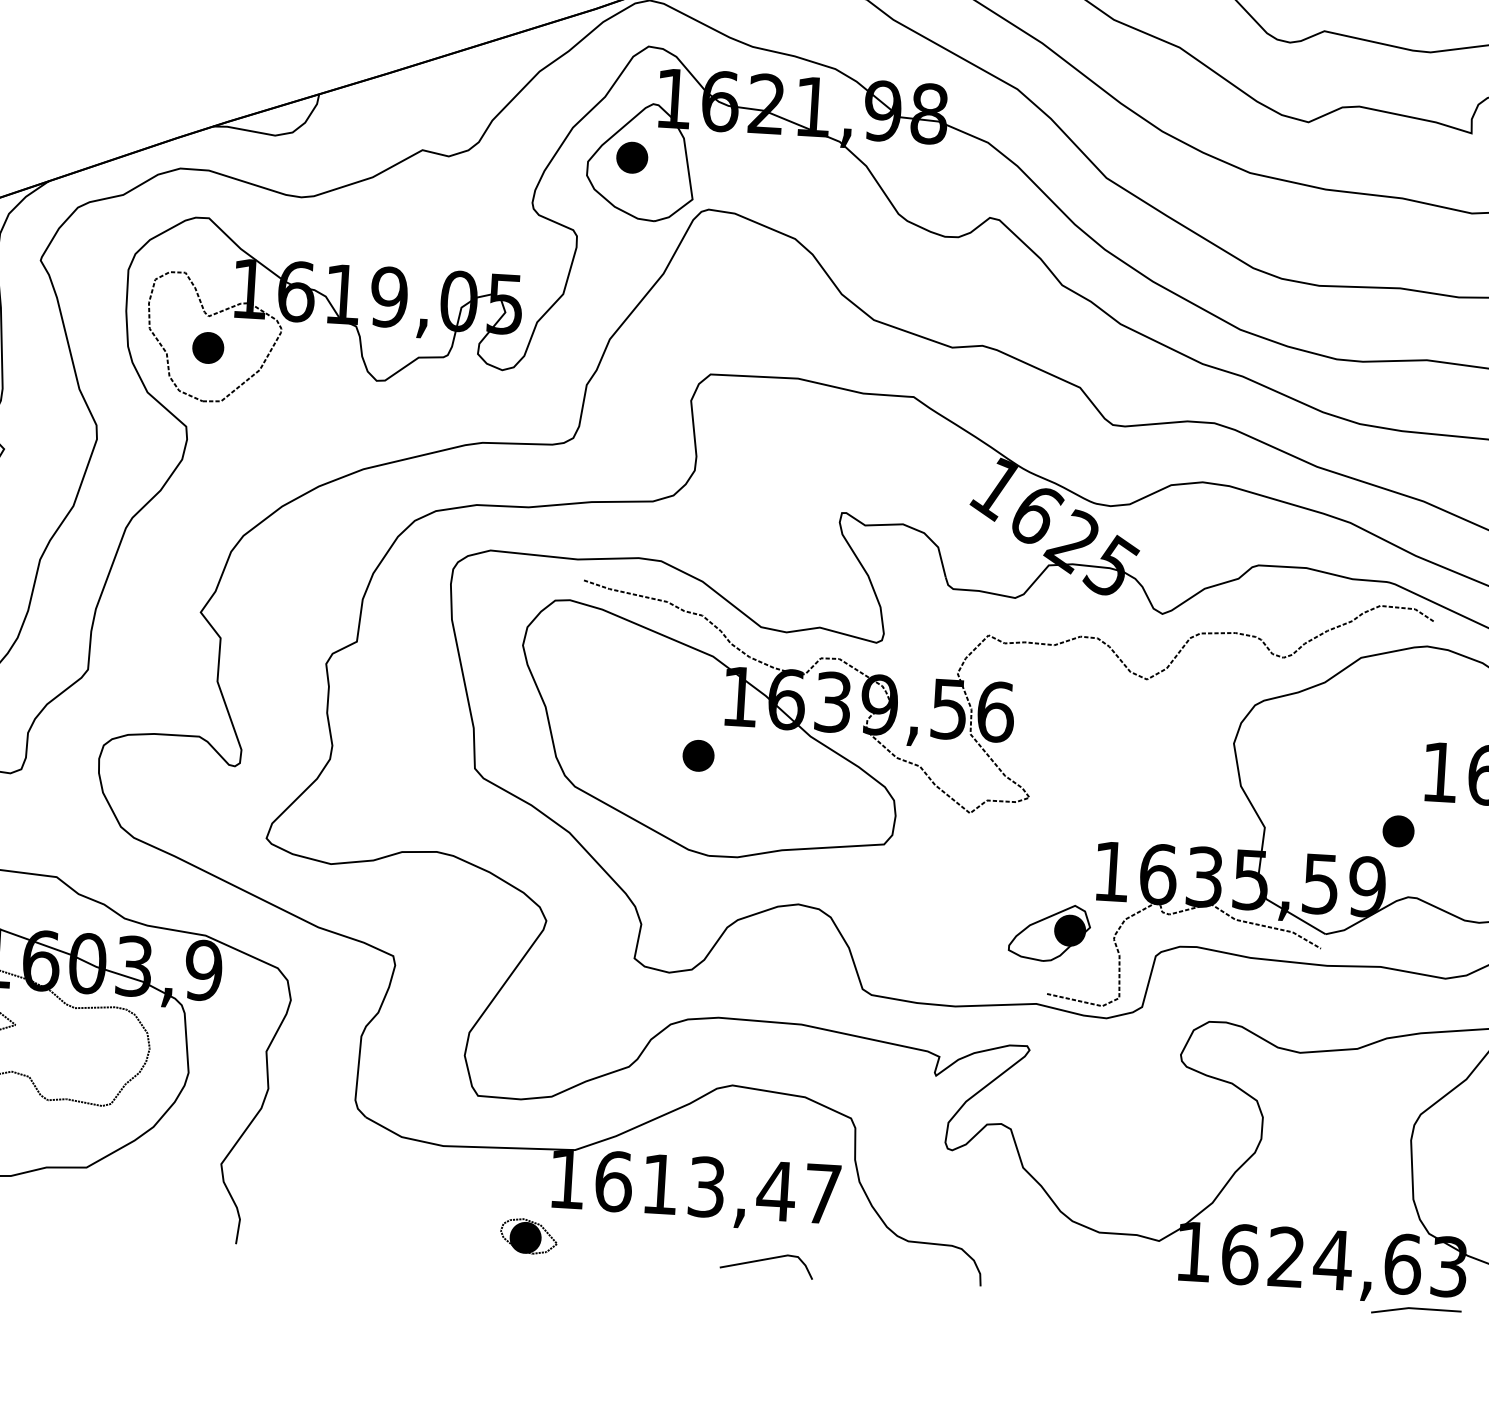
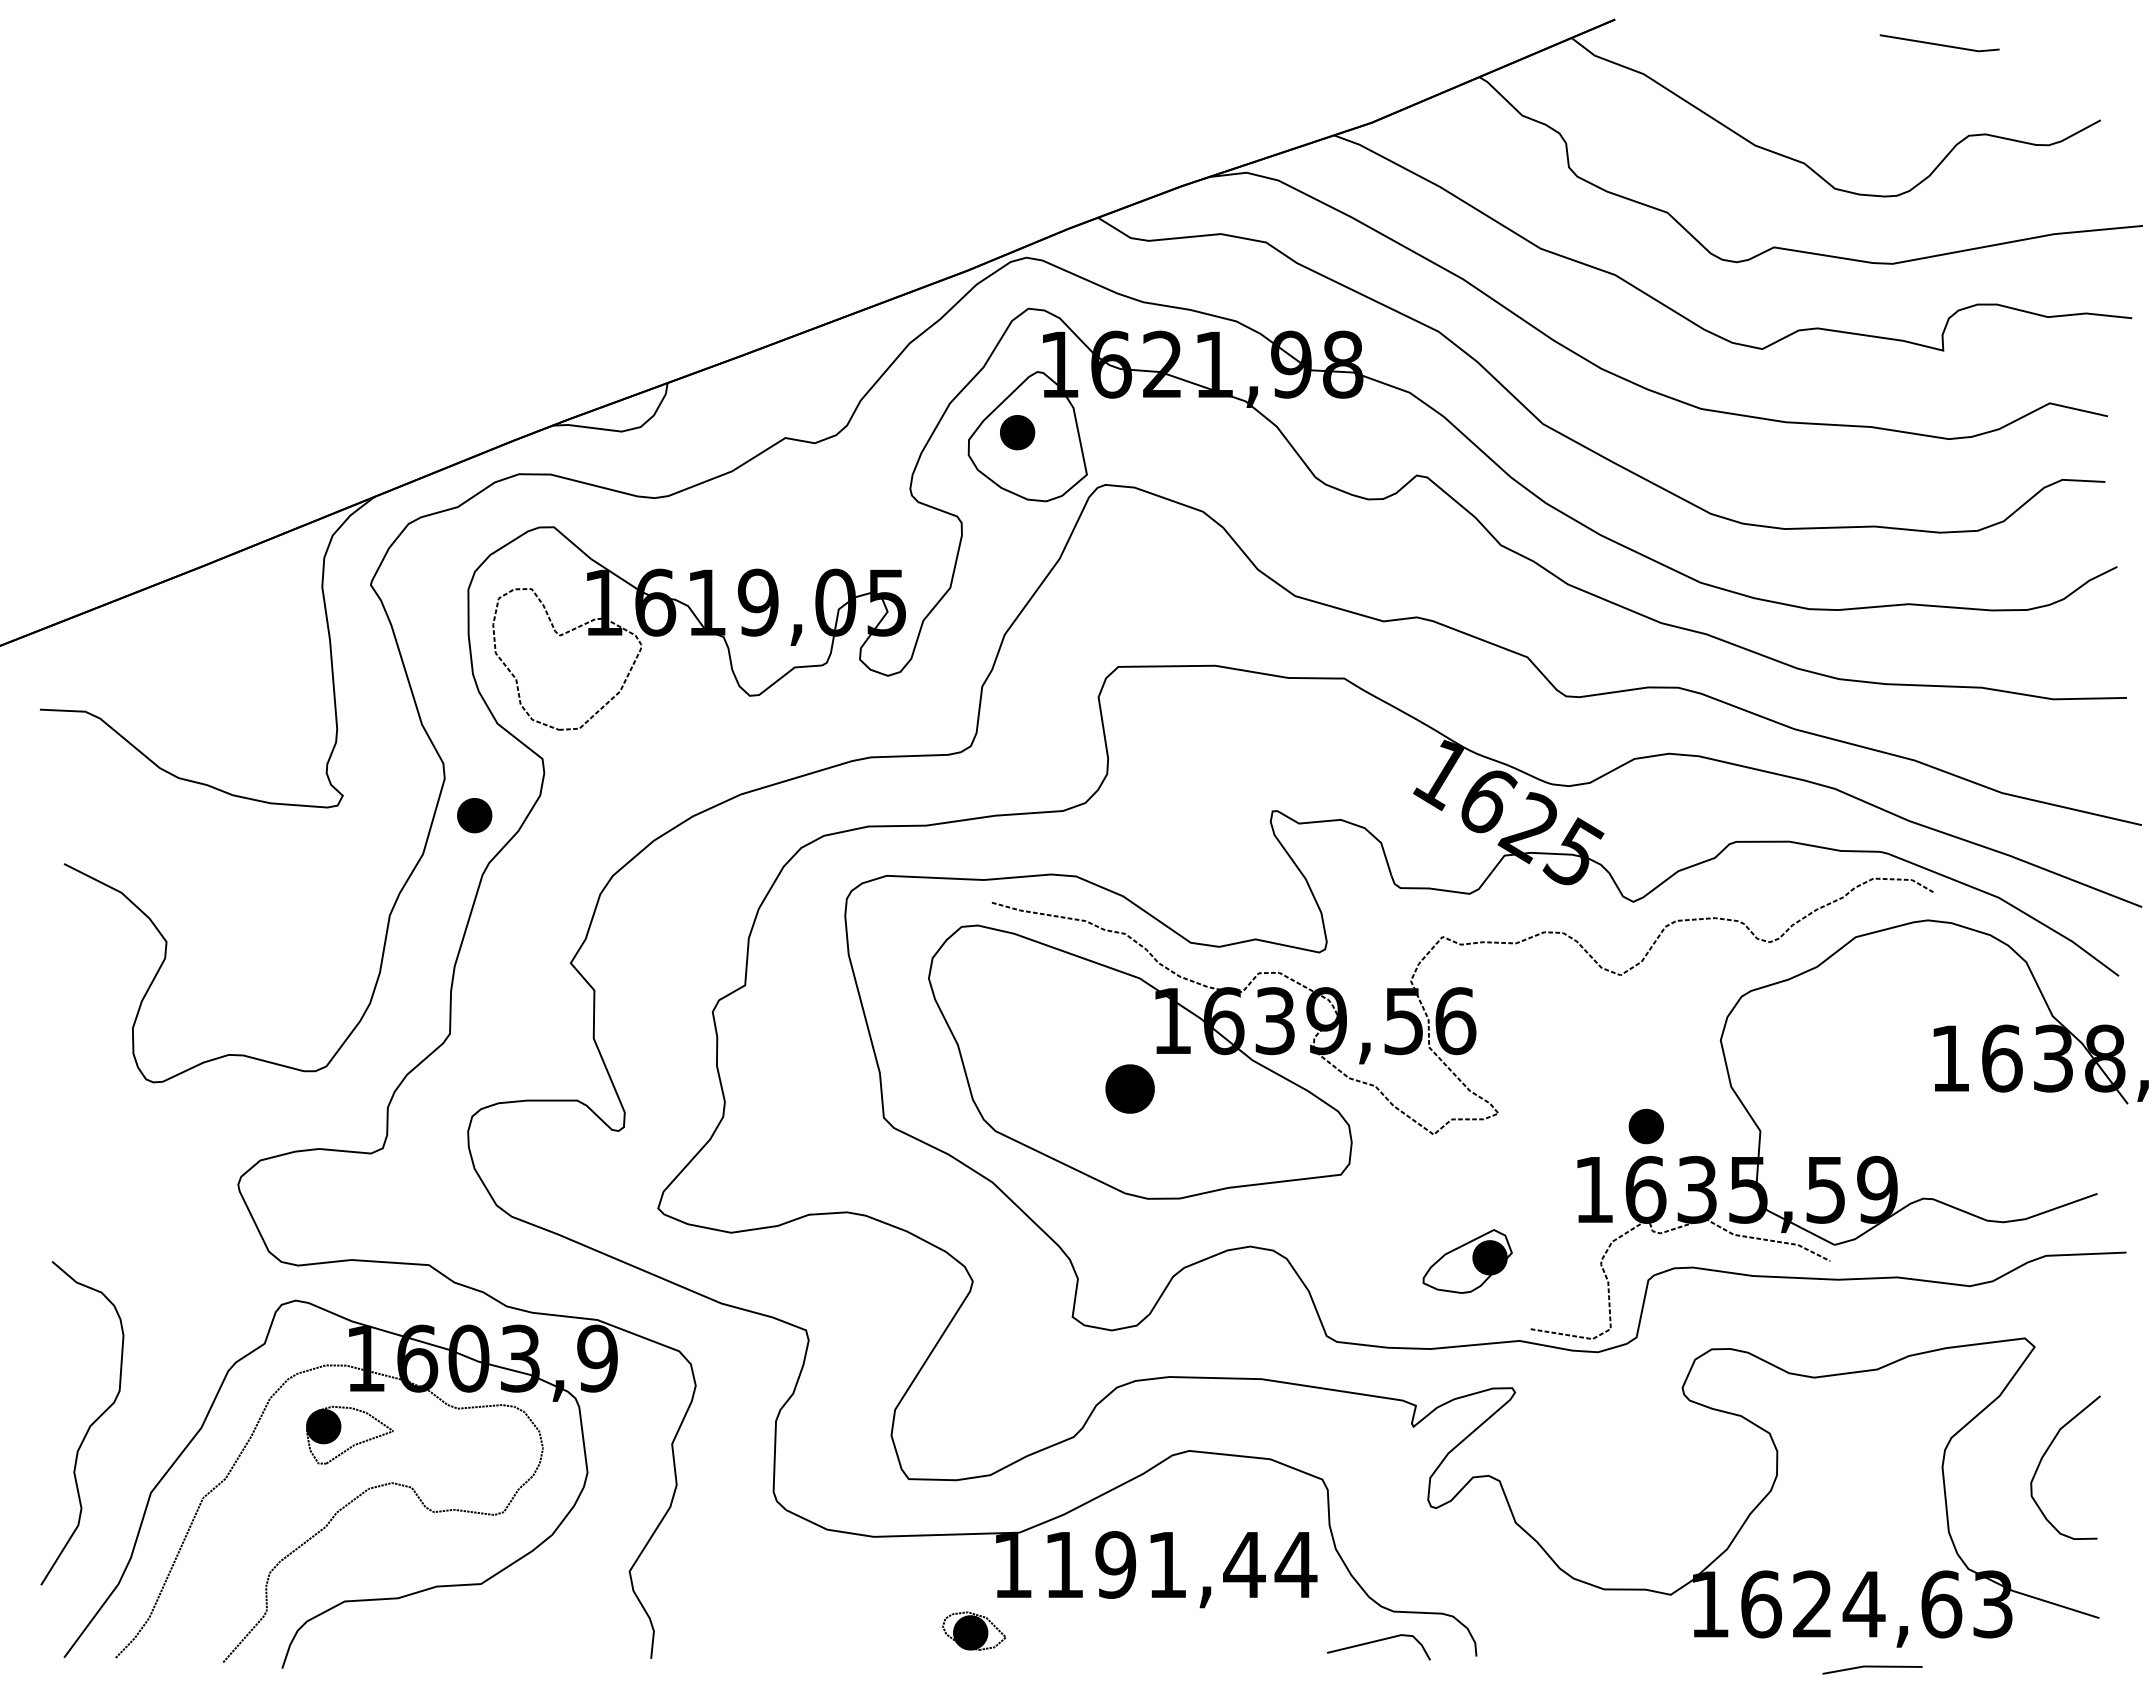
part: (208, 347) -> (474, 815), moved
part: (698, 755) -> (1129, 1088), size x1.4
part: (1397, 831) -> (1645, 1126), moved
part: (1049, 932) -> (1467, 1261), moved
text: (718, 1187) -> (1180, 1564), 1613,47 -> 1191,44
line: (763, 1260) -> (1375, 1642), moved
line: (1416, 1309) -> (1872, 1667), moved

